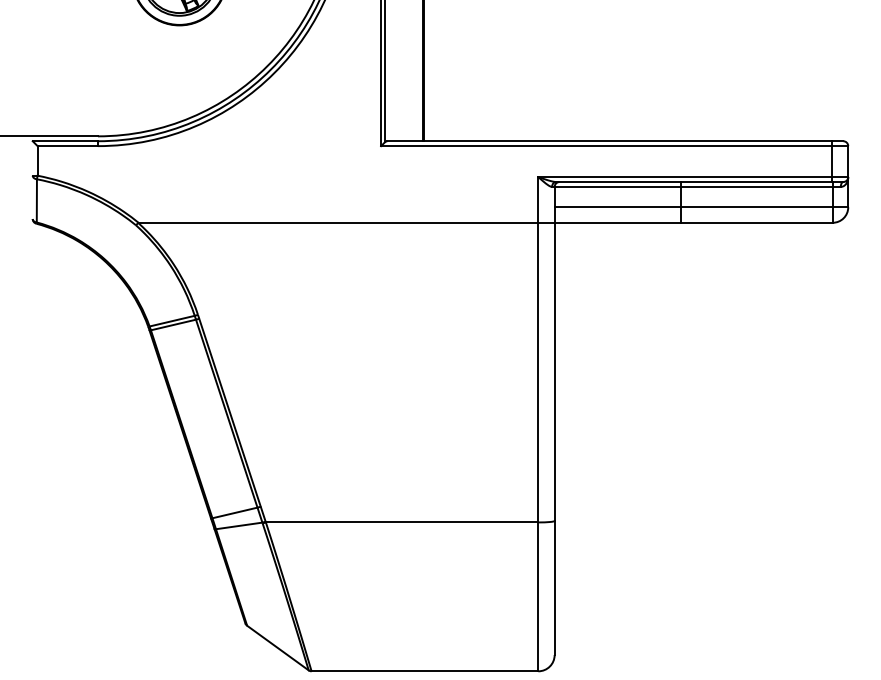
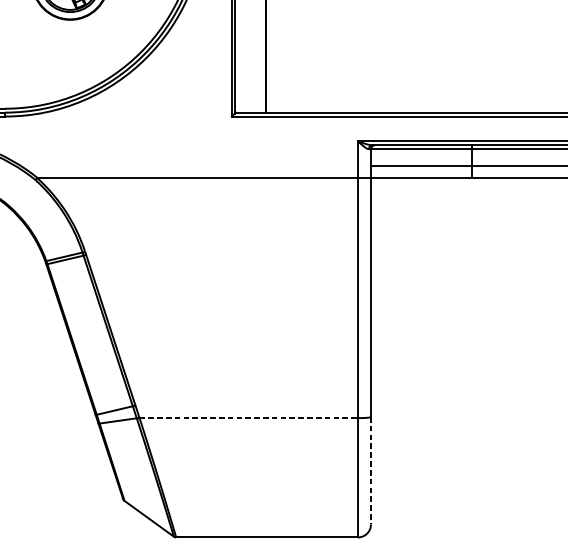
line: (402, 522) -> (249, 418), solid -> dashed
line: (554, 588) -> (370, 471), solid -> dashed

